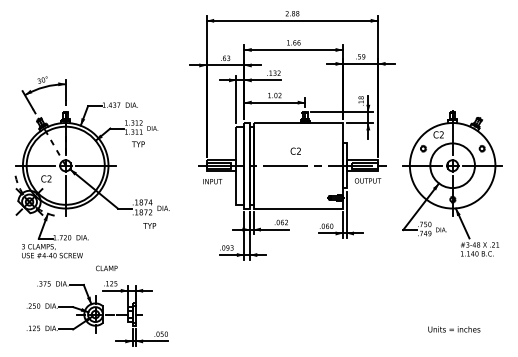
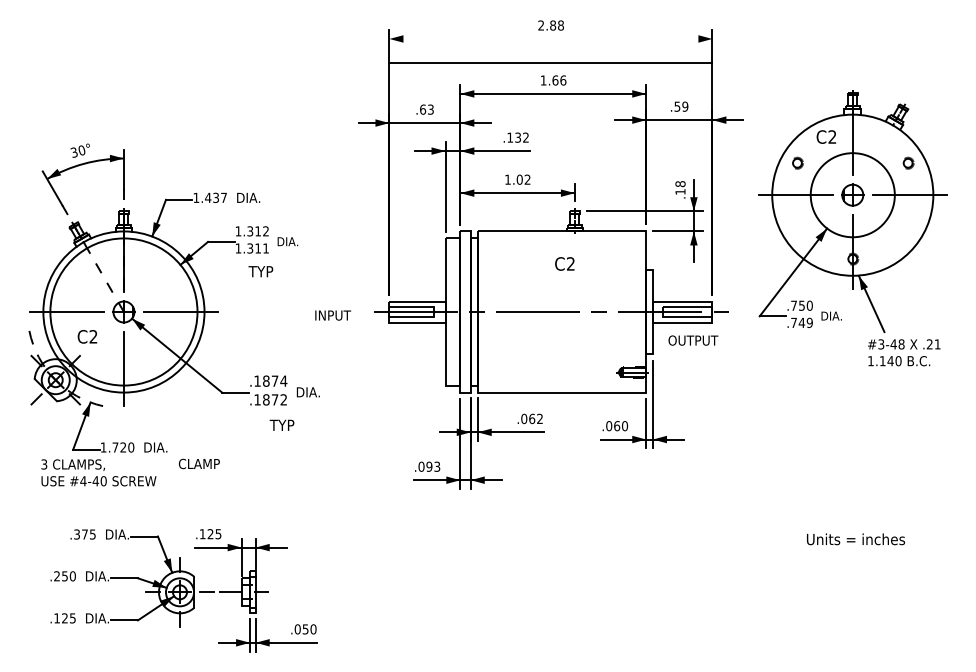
line: (292, 20) -> (551, 62), moved
text: (295, 150) -> (564, 262), moved
text: (212, 181) -> (332, 315), moved
part: (452, 183) -> (852, 228), moved
text: (106, 268) -> (198, 464), moved
text: (454, 329) -> (856, 539), moved

